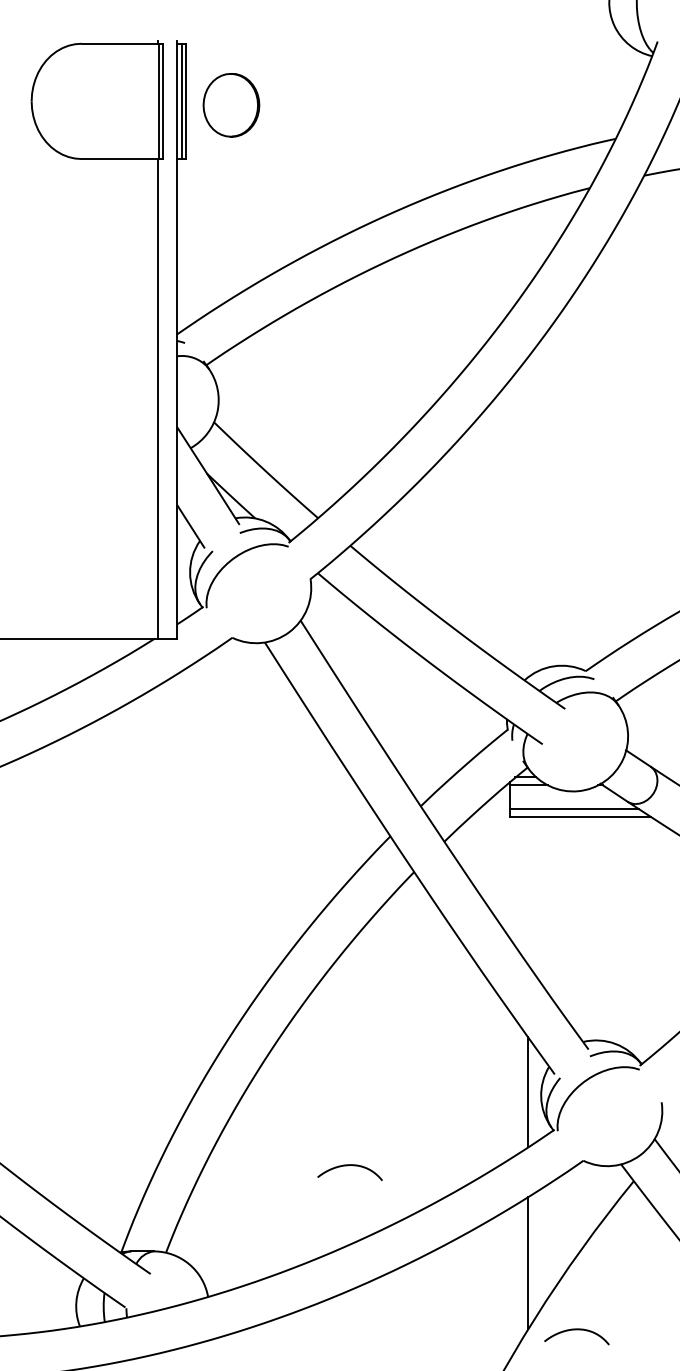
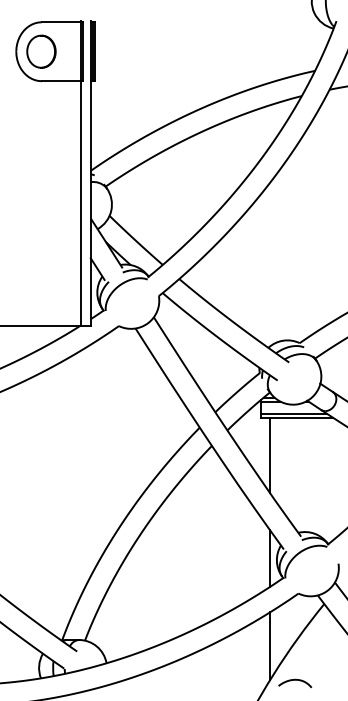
part: (231, 104) -> (41, 51), moved
line: (528, 890) -> (270, 455), added
curve: (350, 1166) -> (179, 596), removed

